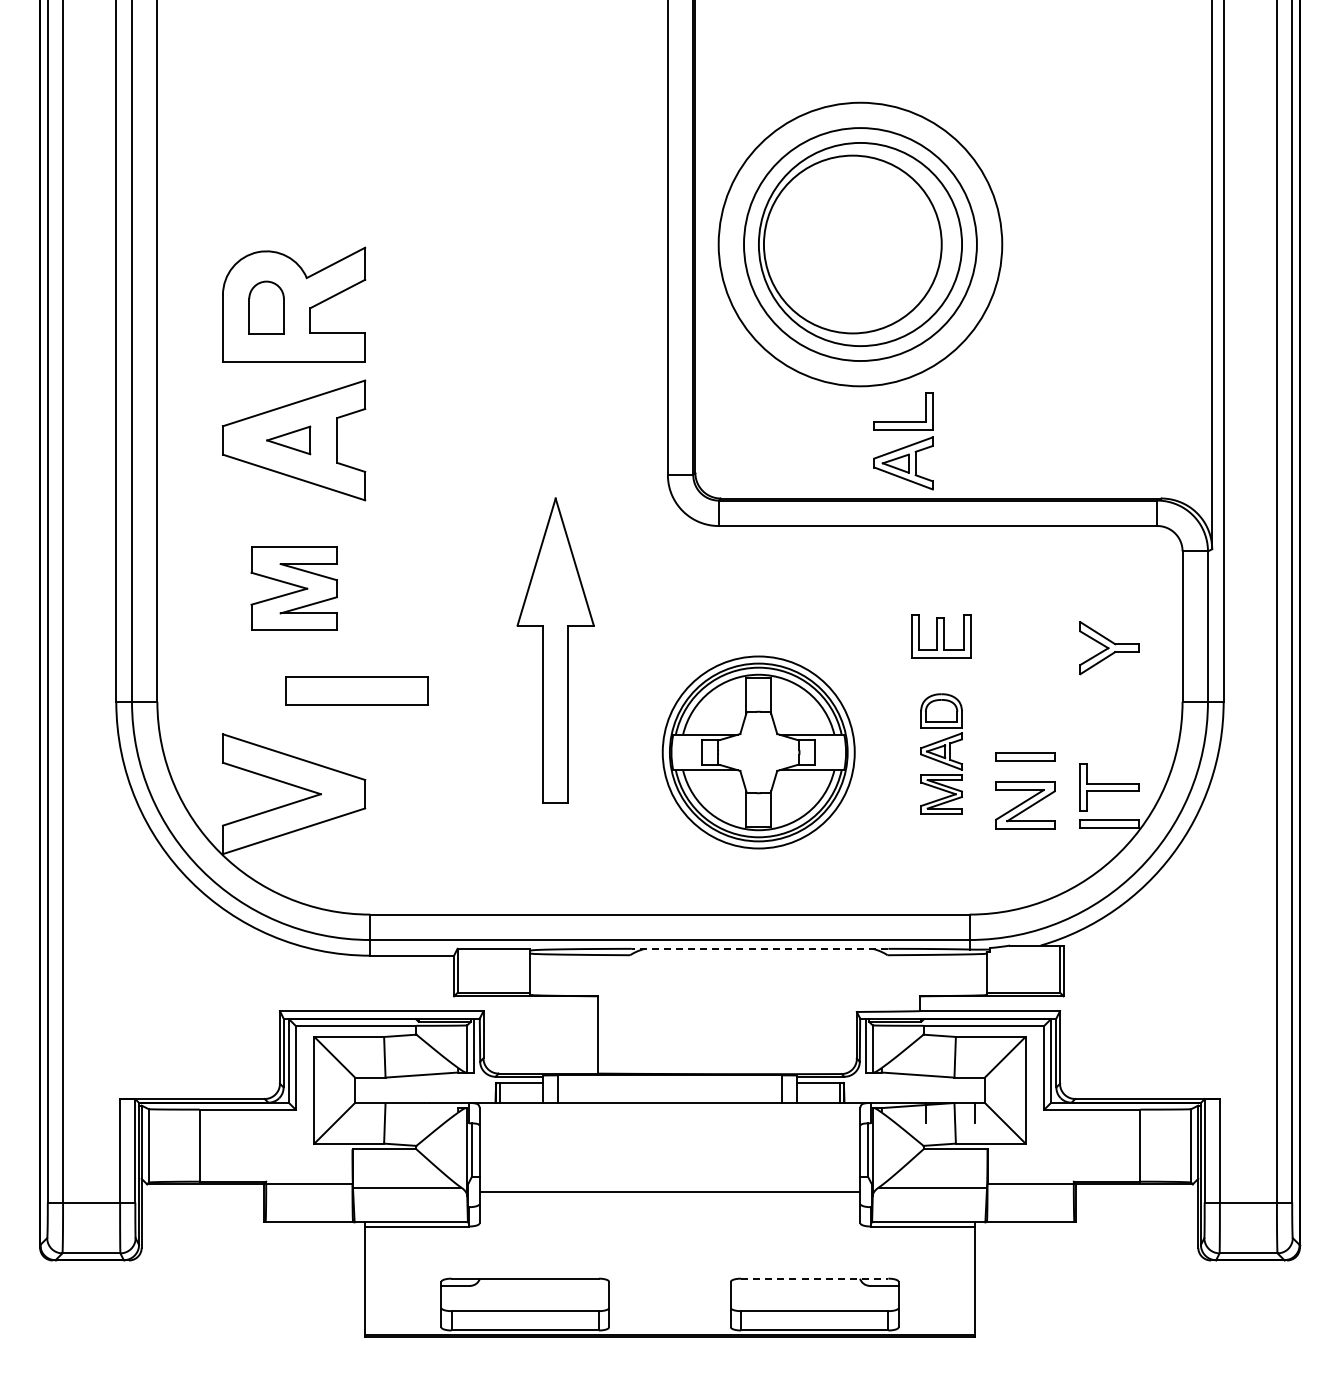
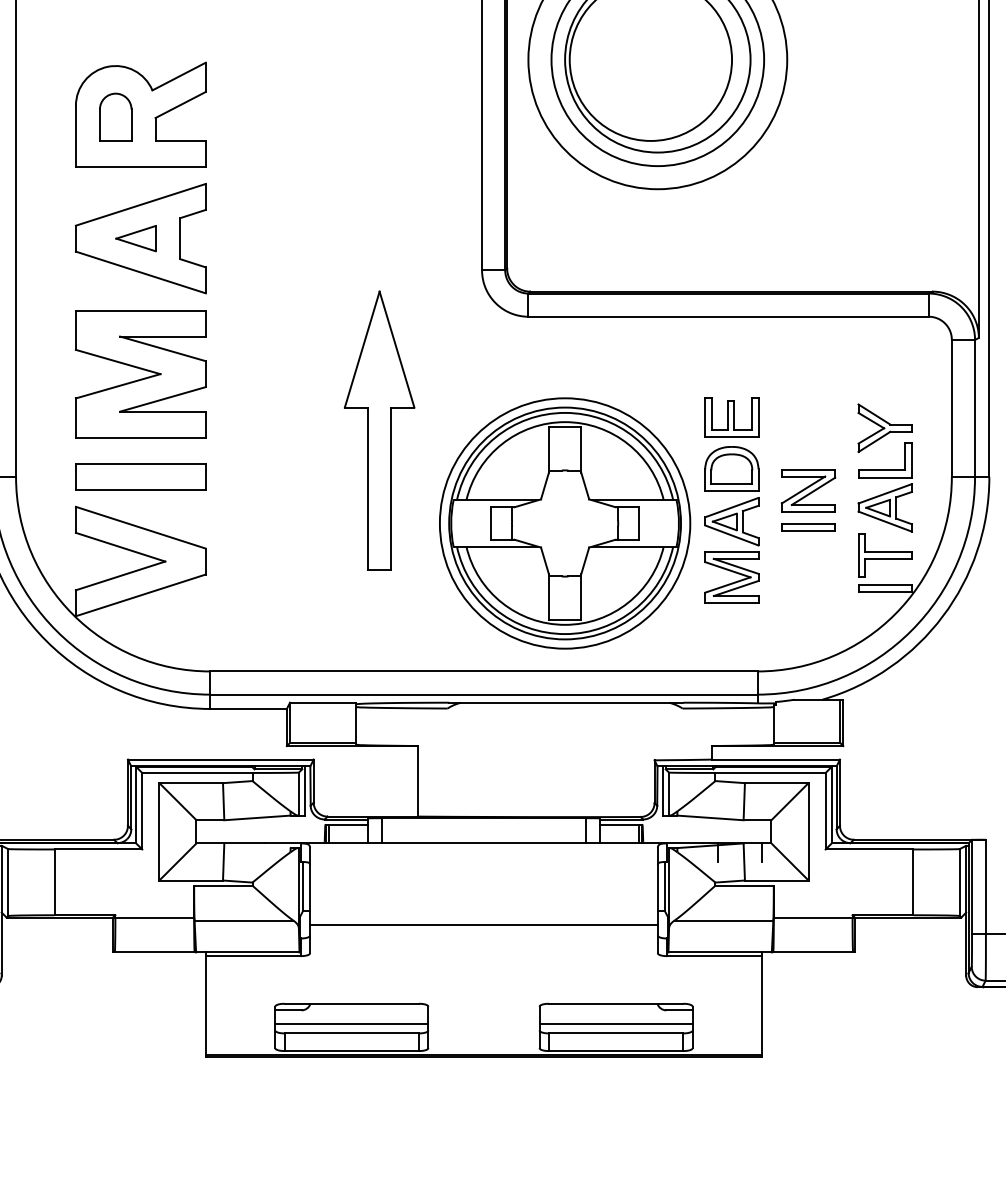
part: (903, 441) -> (885, 487), moved
part: (294, 588) -> (141, 373), size x1.67
part: (356, 690) -> (140, 476), moved
part: (758, 752) -> (564, 523), size x1.43
part: (941, 753) -> (731, 524), size x1.43
part: (1025, 805) -> (808, 490), moved
line: (759, 948) -> (565, 702), dashed -> solid
line: (814, 1278) -> (615, 1003), dashed -> solid
line: (525, 1301) -> (352, 1024), added
line: (814, 1301) -> (615, 1024), added

